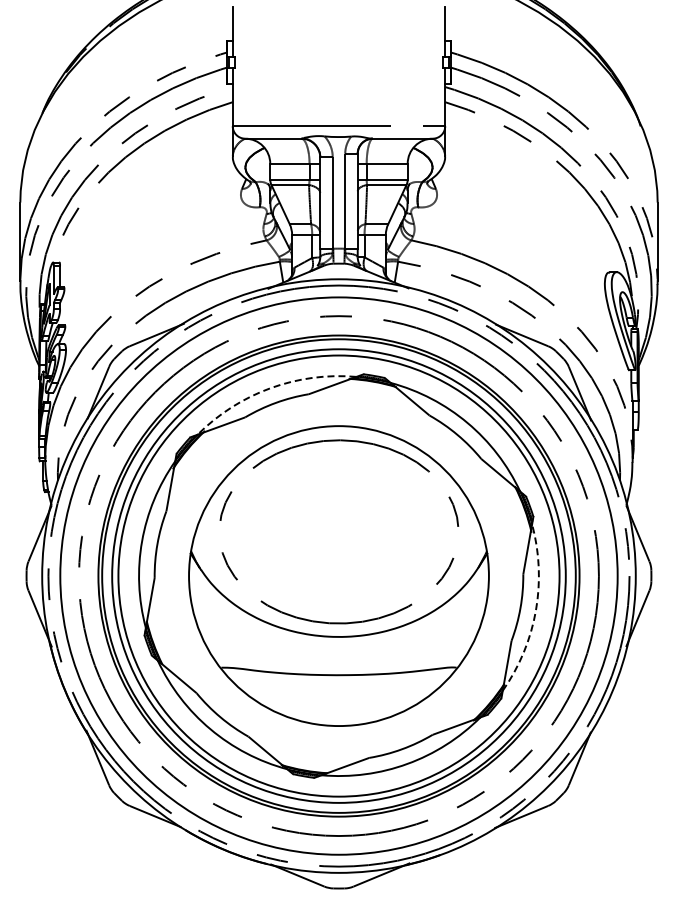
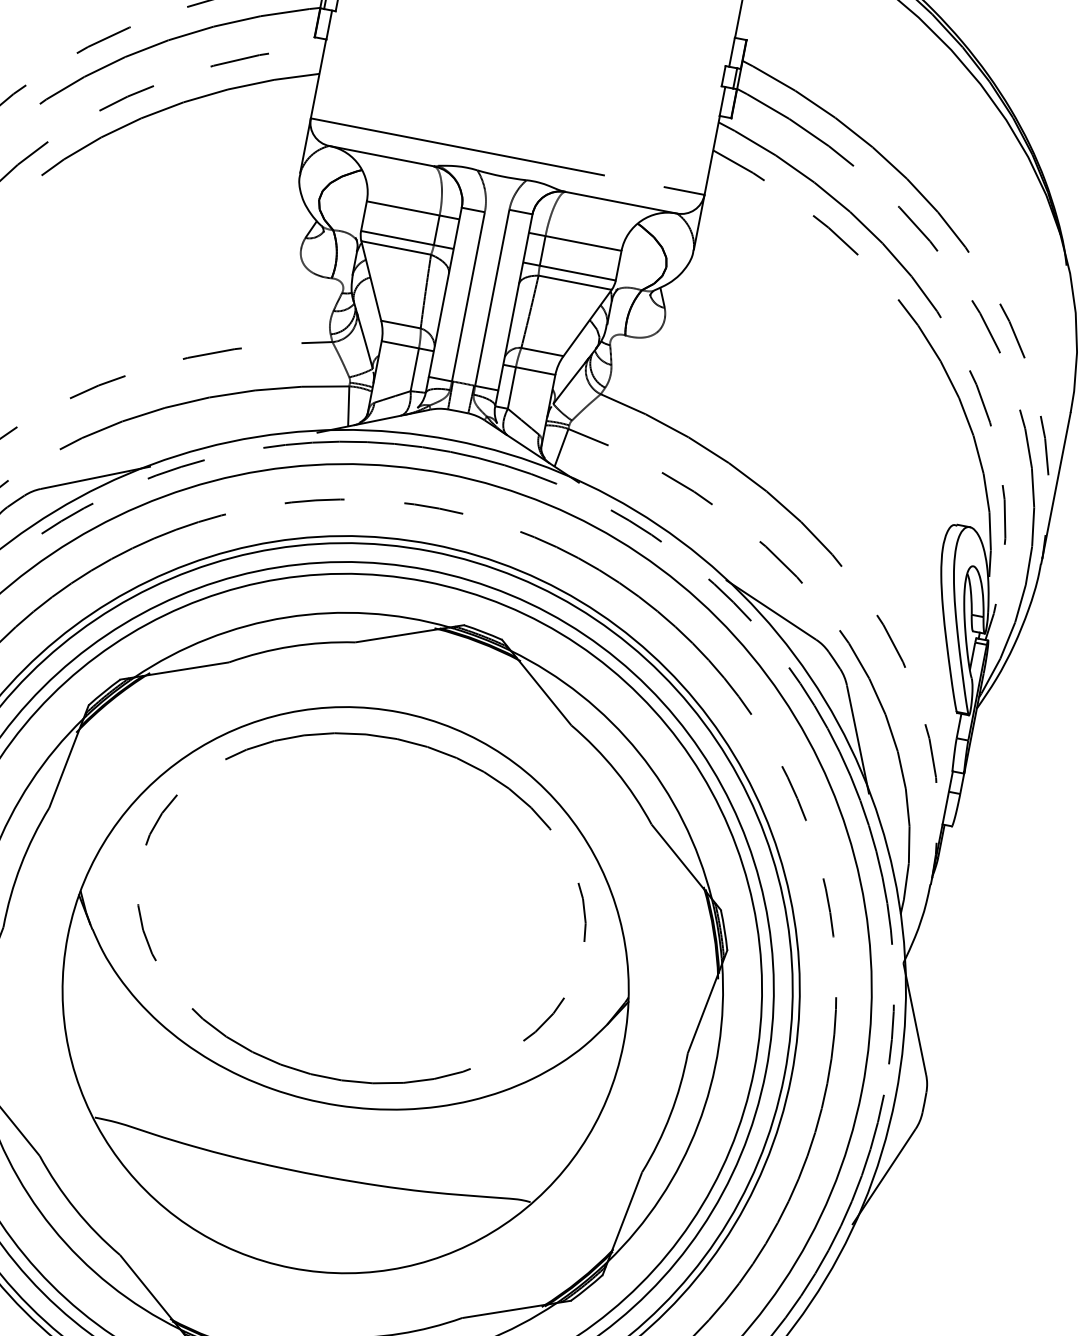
arc: (270, 388) -> (286, 617), dashed -> solid
arc: (535, 610) -> (697, 1124), dashed -> solid

